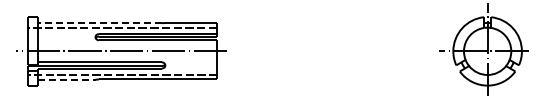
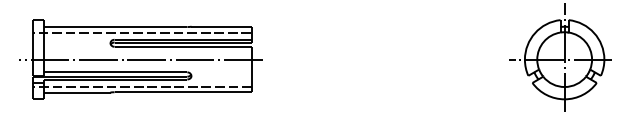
line: (99, 23) -> (115, 27), dashed -> solid
line: (66, 79) -> (76, 92), dashed -> solid

